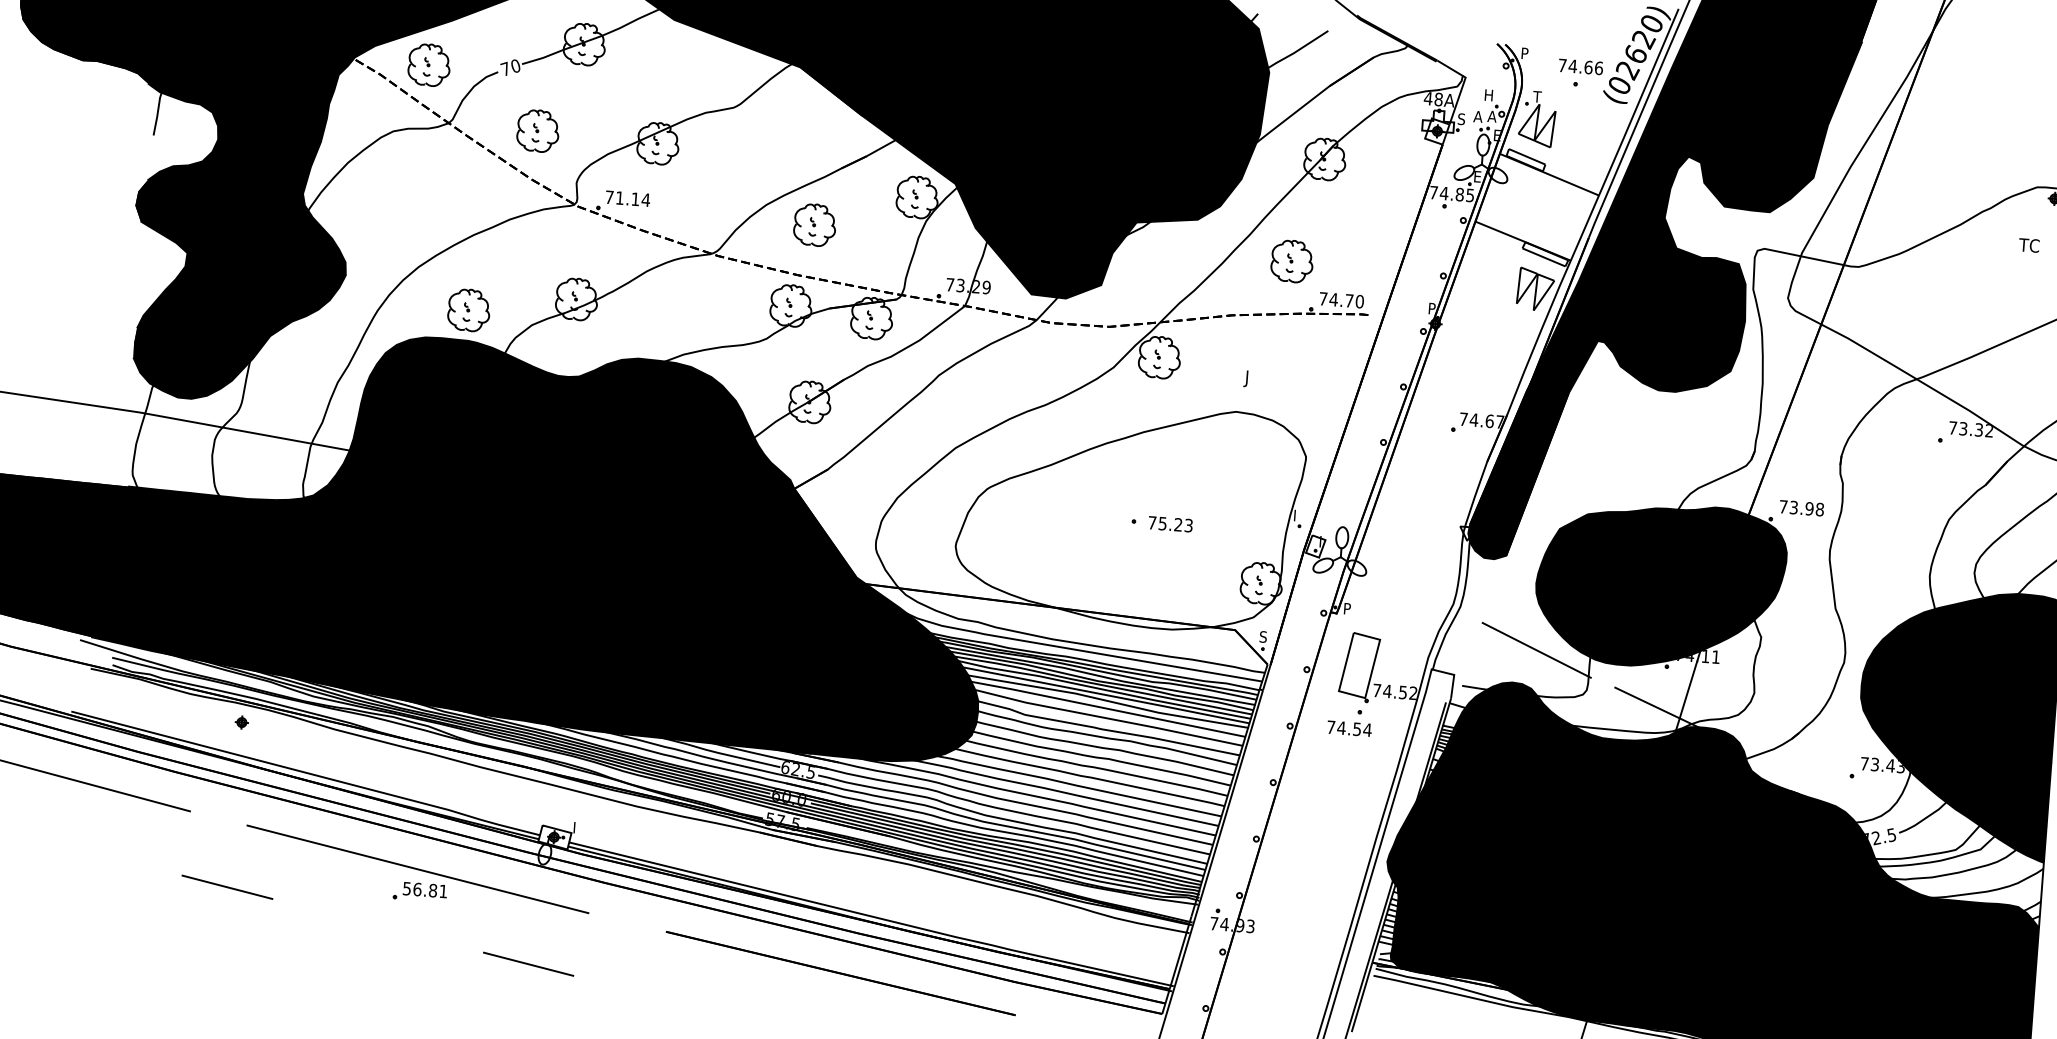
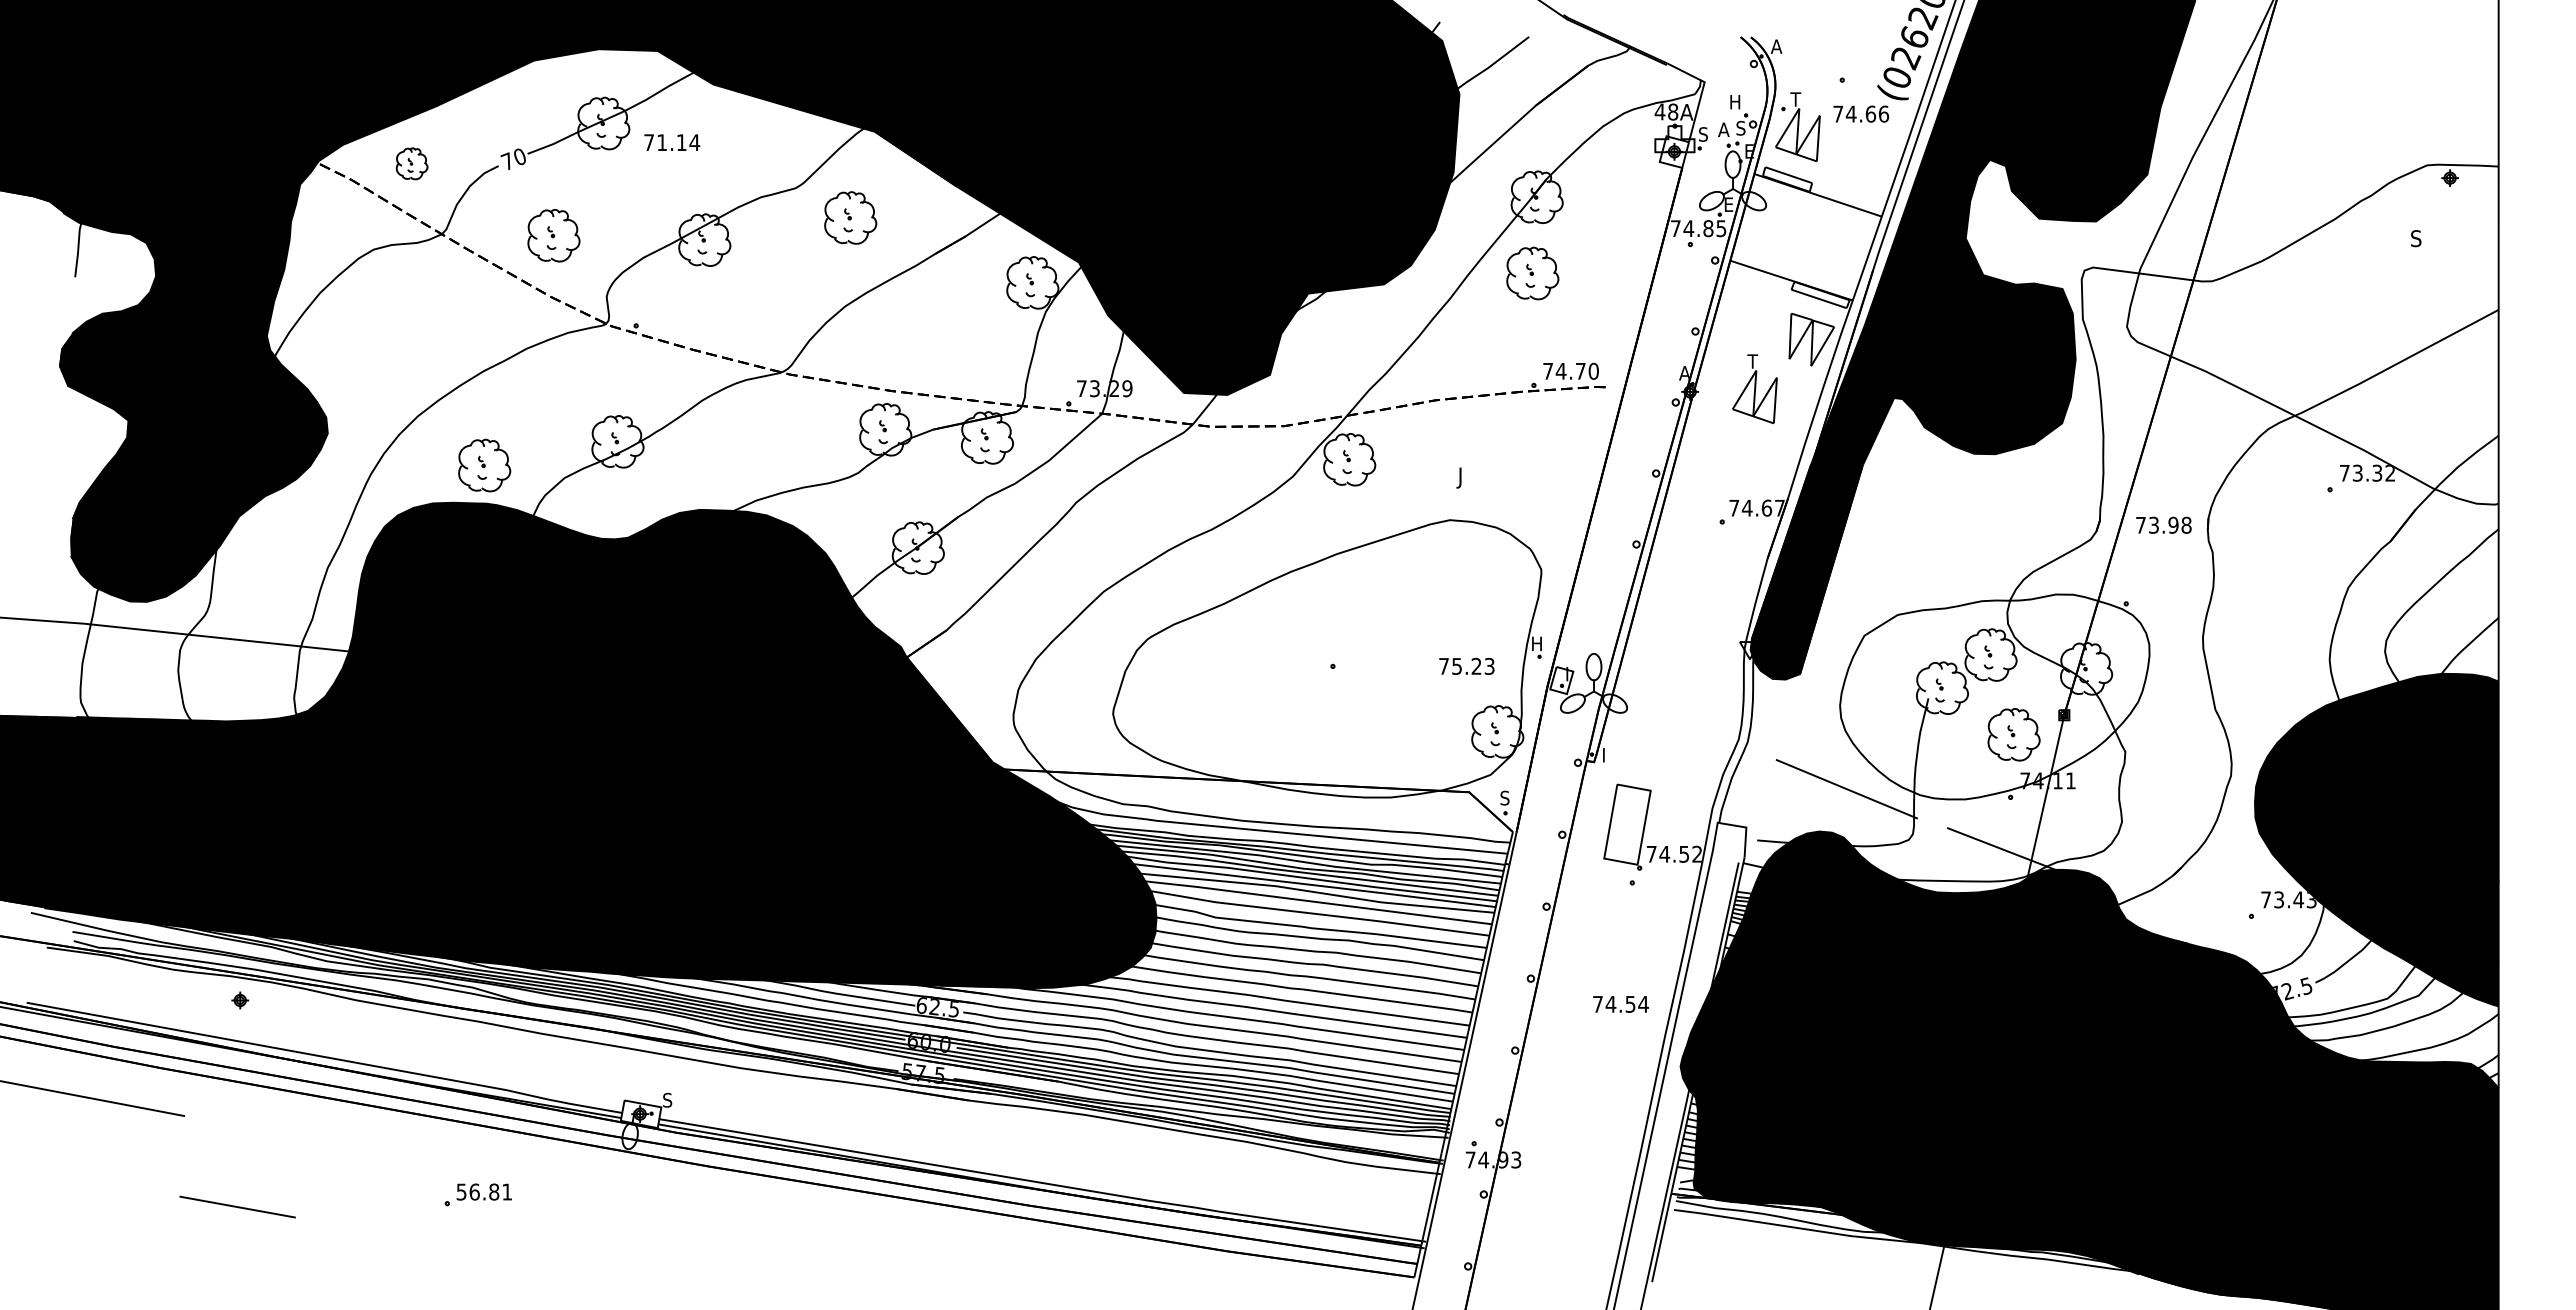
text: (1525, 53) -> (1776, 46), P -> A
part: (428, 64) -> (411, 163), size x0.6
text: (1581, 66) -> (1861, 113), moved
text: (1492, 115) -> (1741, 127), A -> S
text: (628, 198) -> (672, 142), moved
part: (814, 224) -> (850, 217), moved
text: (2029, 245) -> (2422, 238), TC -> S
part: (1292, 261) -> (1532, 273), moved
text: (1432, 308) -> (1684, 373), P -> A
part: (1487, 325) -> (1754, 389), added
text: (1801, 507) -> (2163, 524), moved
text: (1298, 515) -> (1537, 643), I -> H
text: (1170, 523) -> (1466, 665), moved
fill: (1660, 585) -> (1994, 696), removed
text: (1347, 606) -> (1607, 752), P -> I
text: (1349, 728) -> (1620, 1004), moved
text: (576, 827) -> (667, 1099), I -> S
line: (417, 868) -> (472, 1166), removed
line: (528, 963) -> (619, 1274), removed
line: (840, 973) -> (1009, 1256), removed

